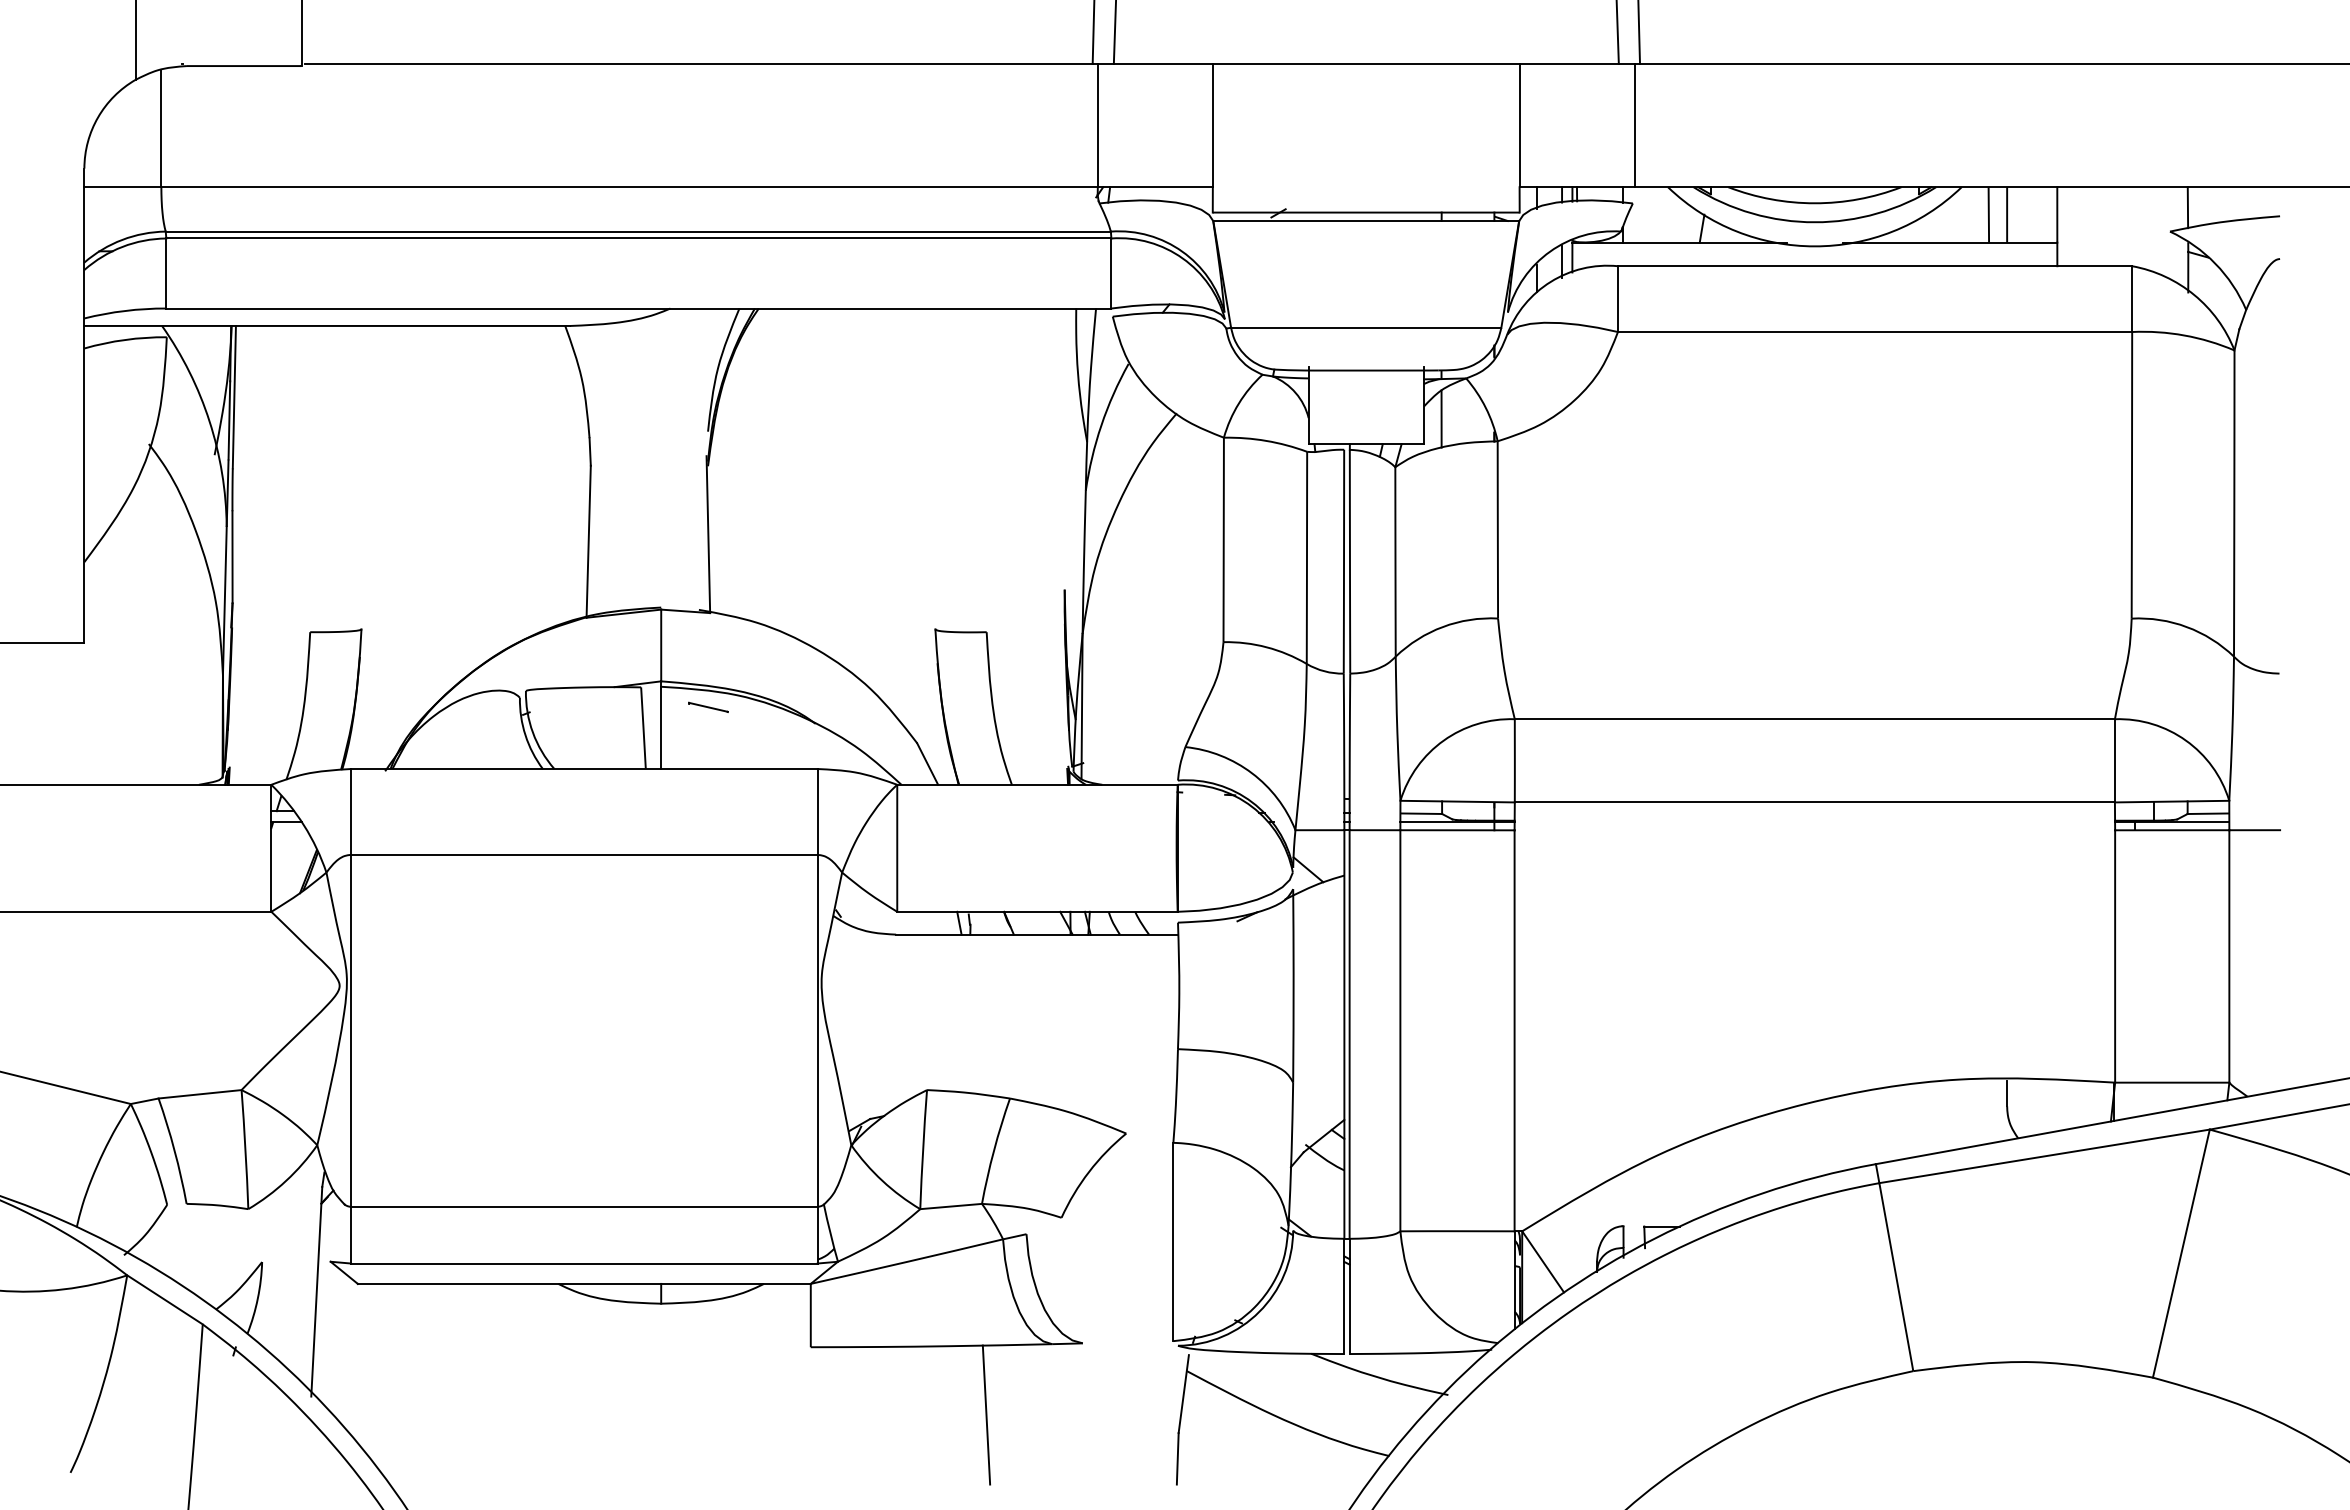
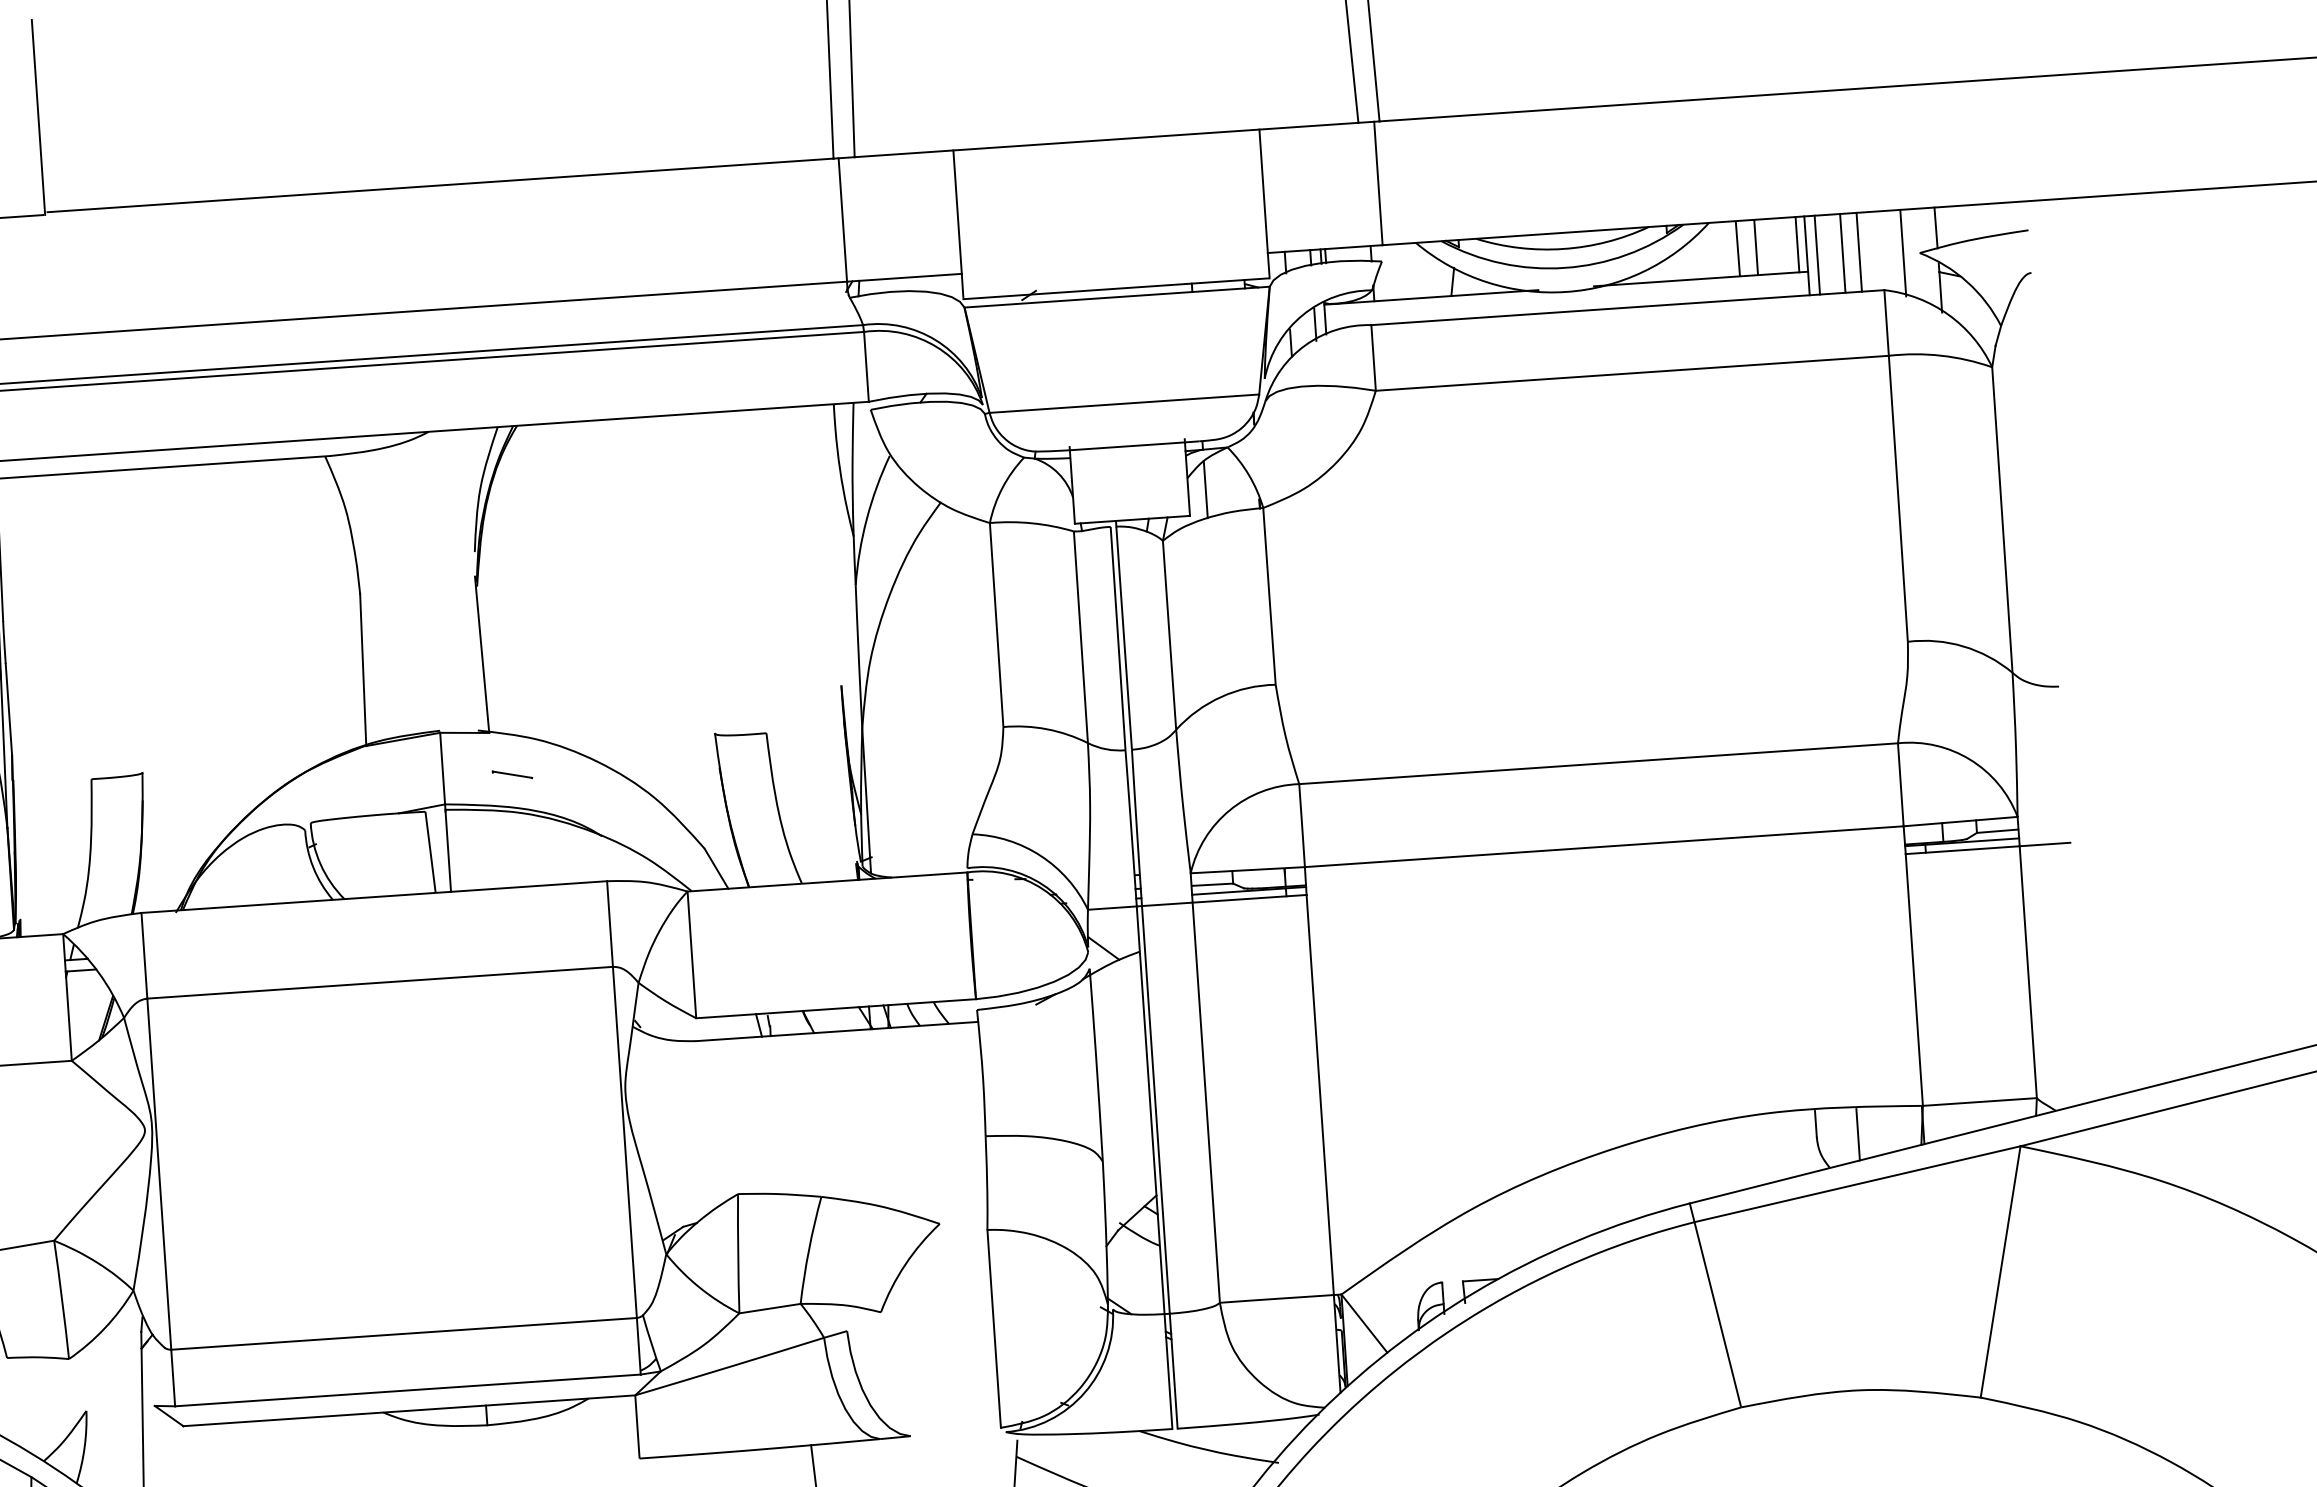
line: (2048, 214) -> (1797, 244), added
line: (2067, 226) -> (1817, 254), added
line: (2093, 226) -> (1843, 253), added
line: (2109, 226) -> (1859, 252), added
line: (2153, 230) -> (1903, 253), added
line: (708, 706) -> (512, 773), moved
line: (2048, 1106) -> (1858, 1134), added

